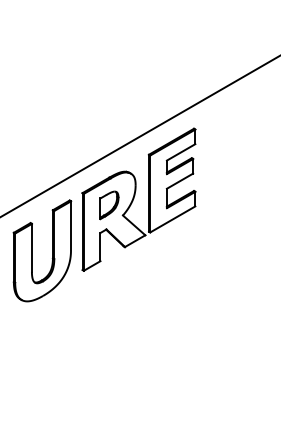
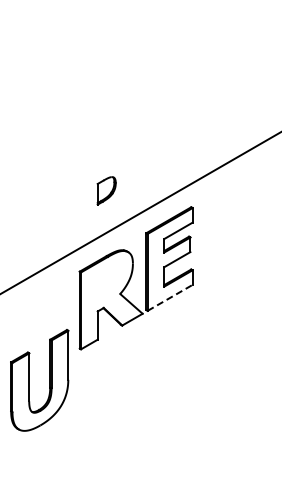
part: (109, 205) -> (106, 190), moved
line: (173, 219) -> (170, 297), solid -> dashed
part: (32, 251) -> (29, 380), moved

